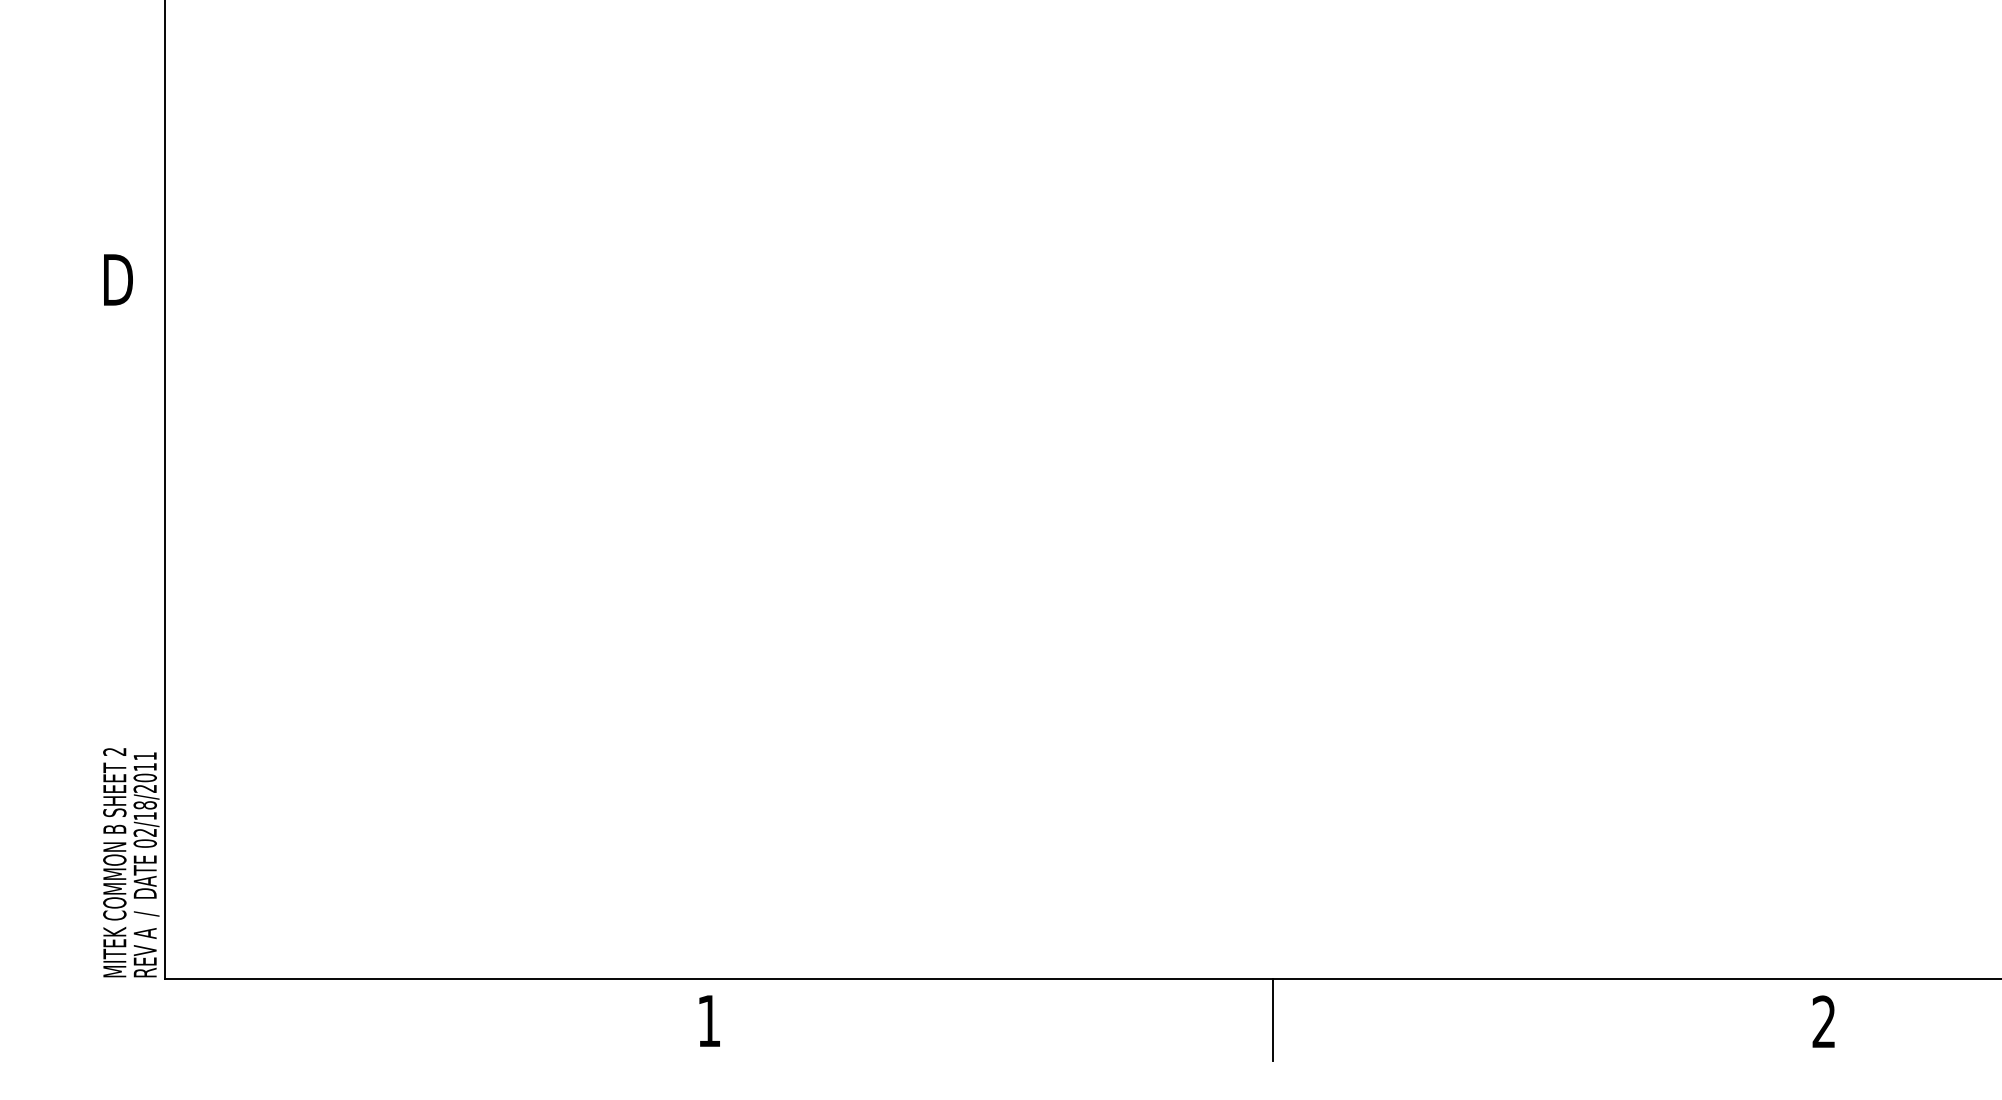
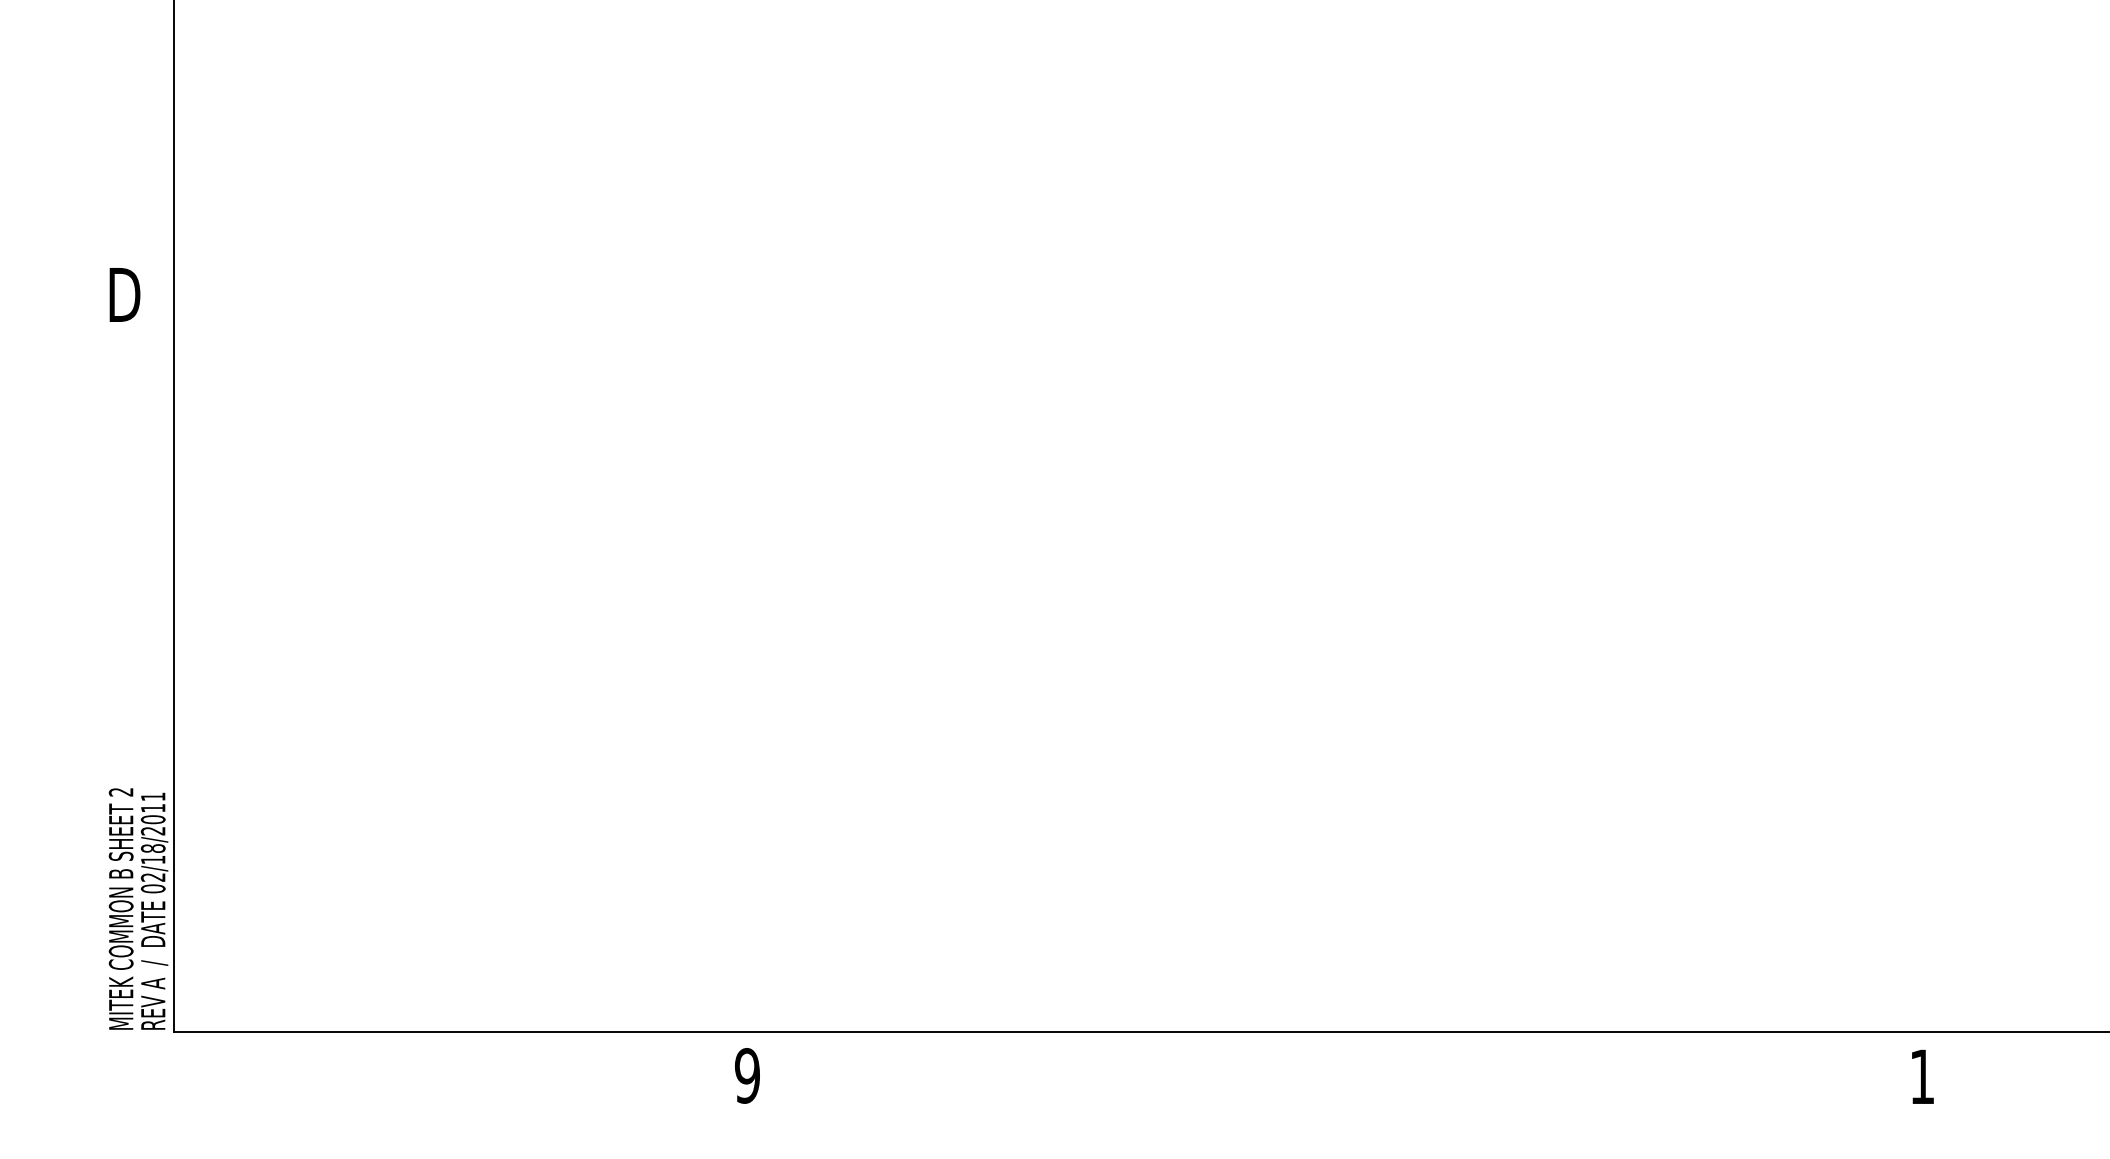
line: (1272, 1019) -> (1341, 1074), removed
text: (708, 1020) -> (746, 1075), 1 -> 9
text: (1823, 1021) -> (1921, 1076), 2 -> 1

